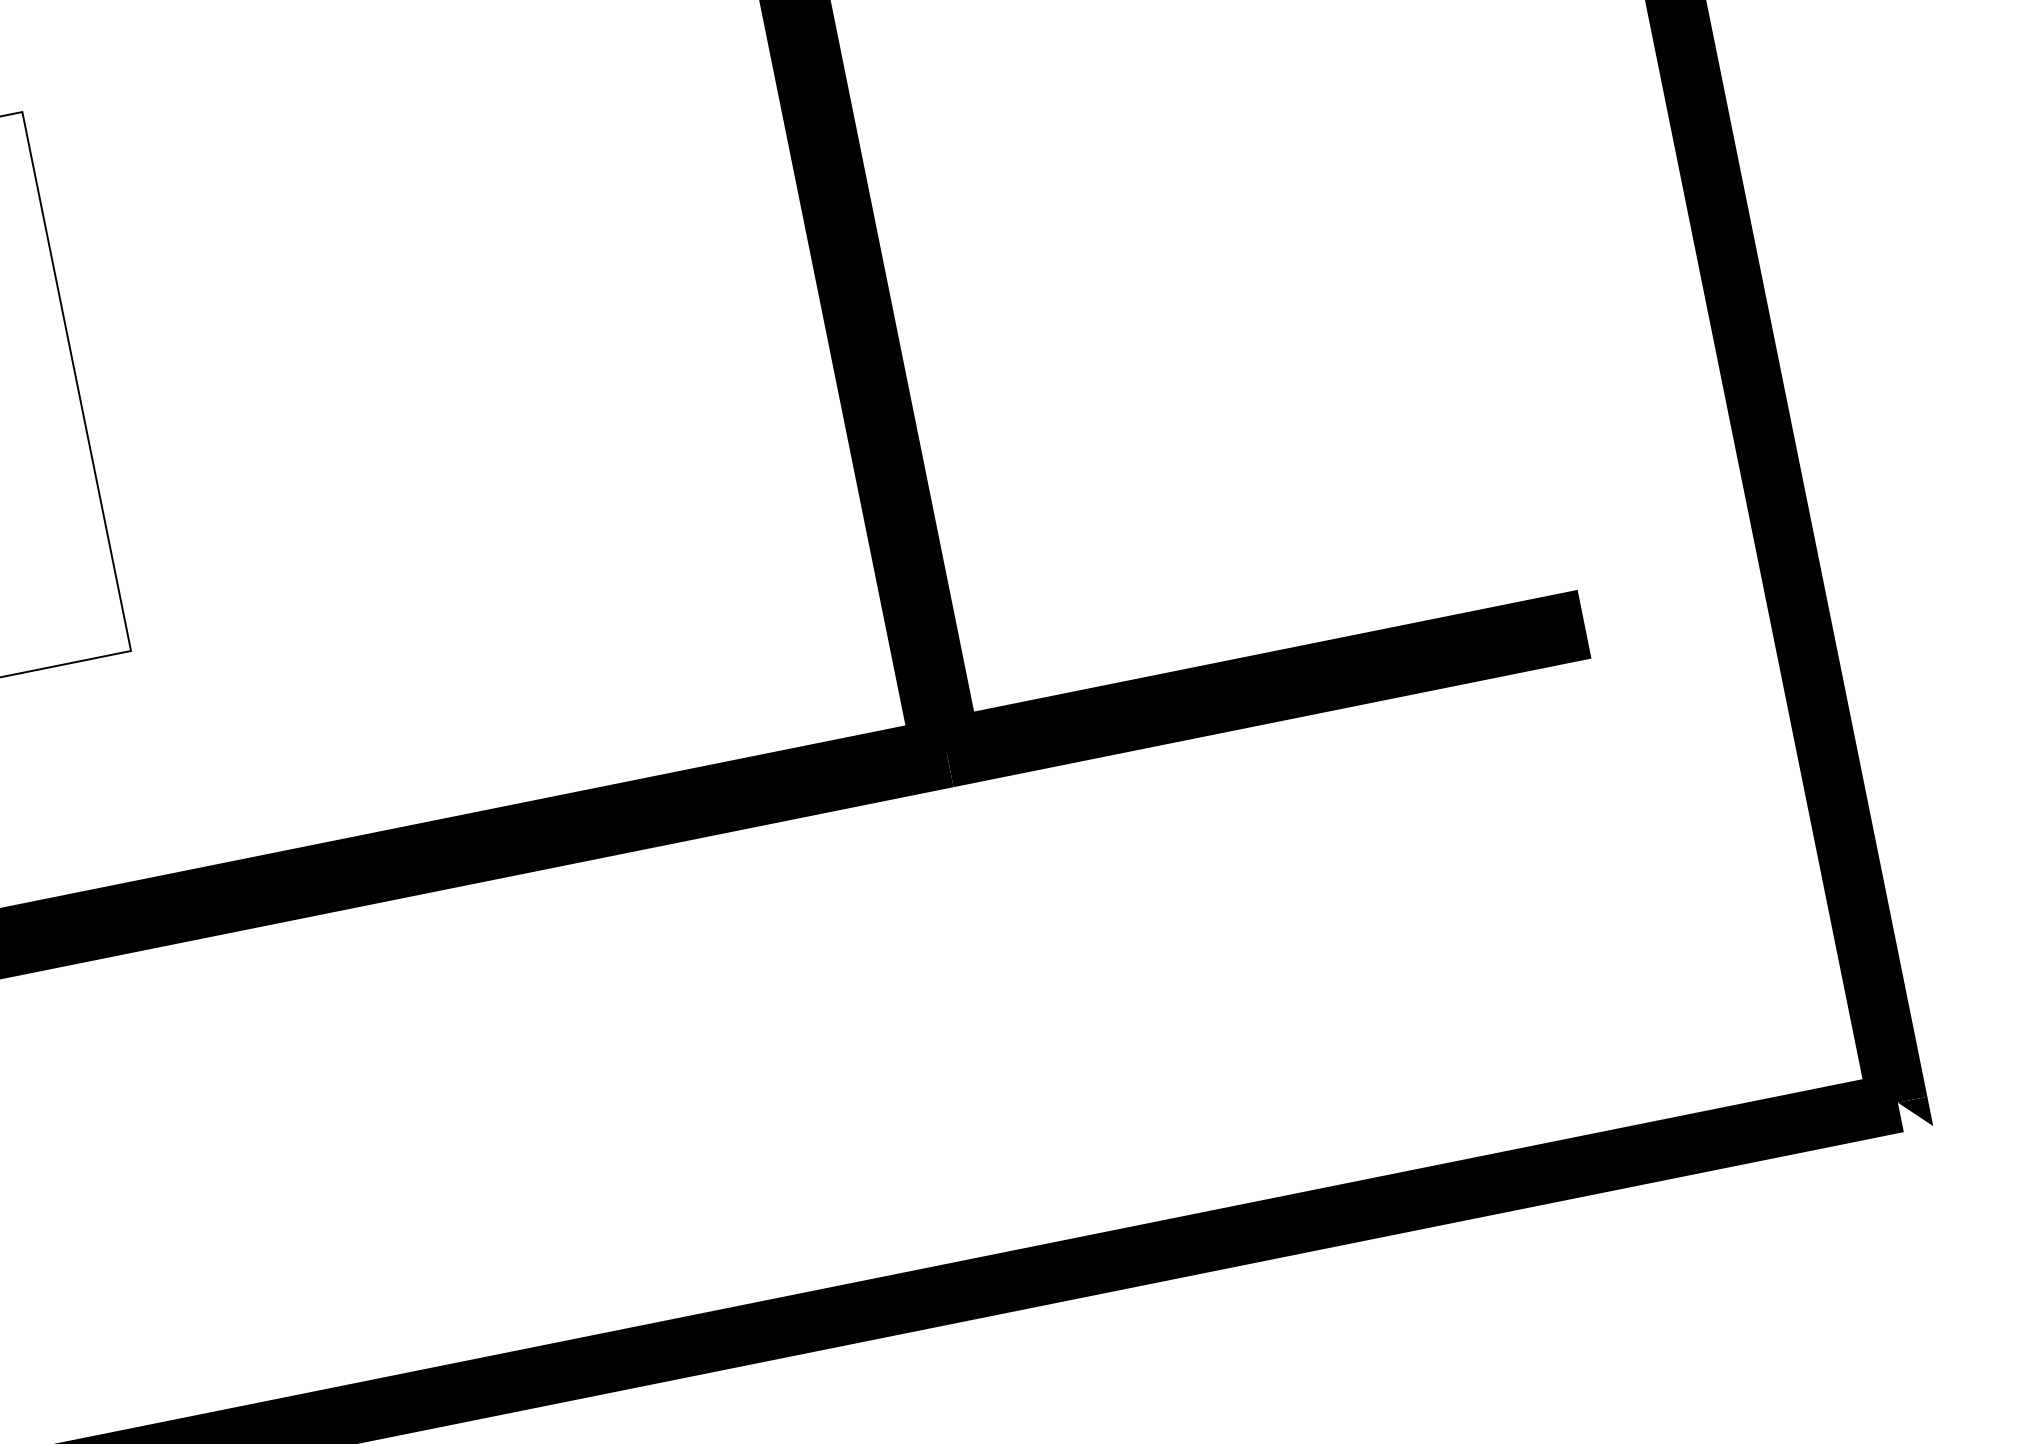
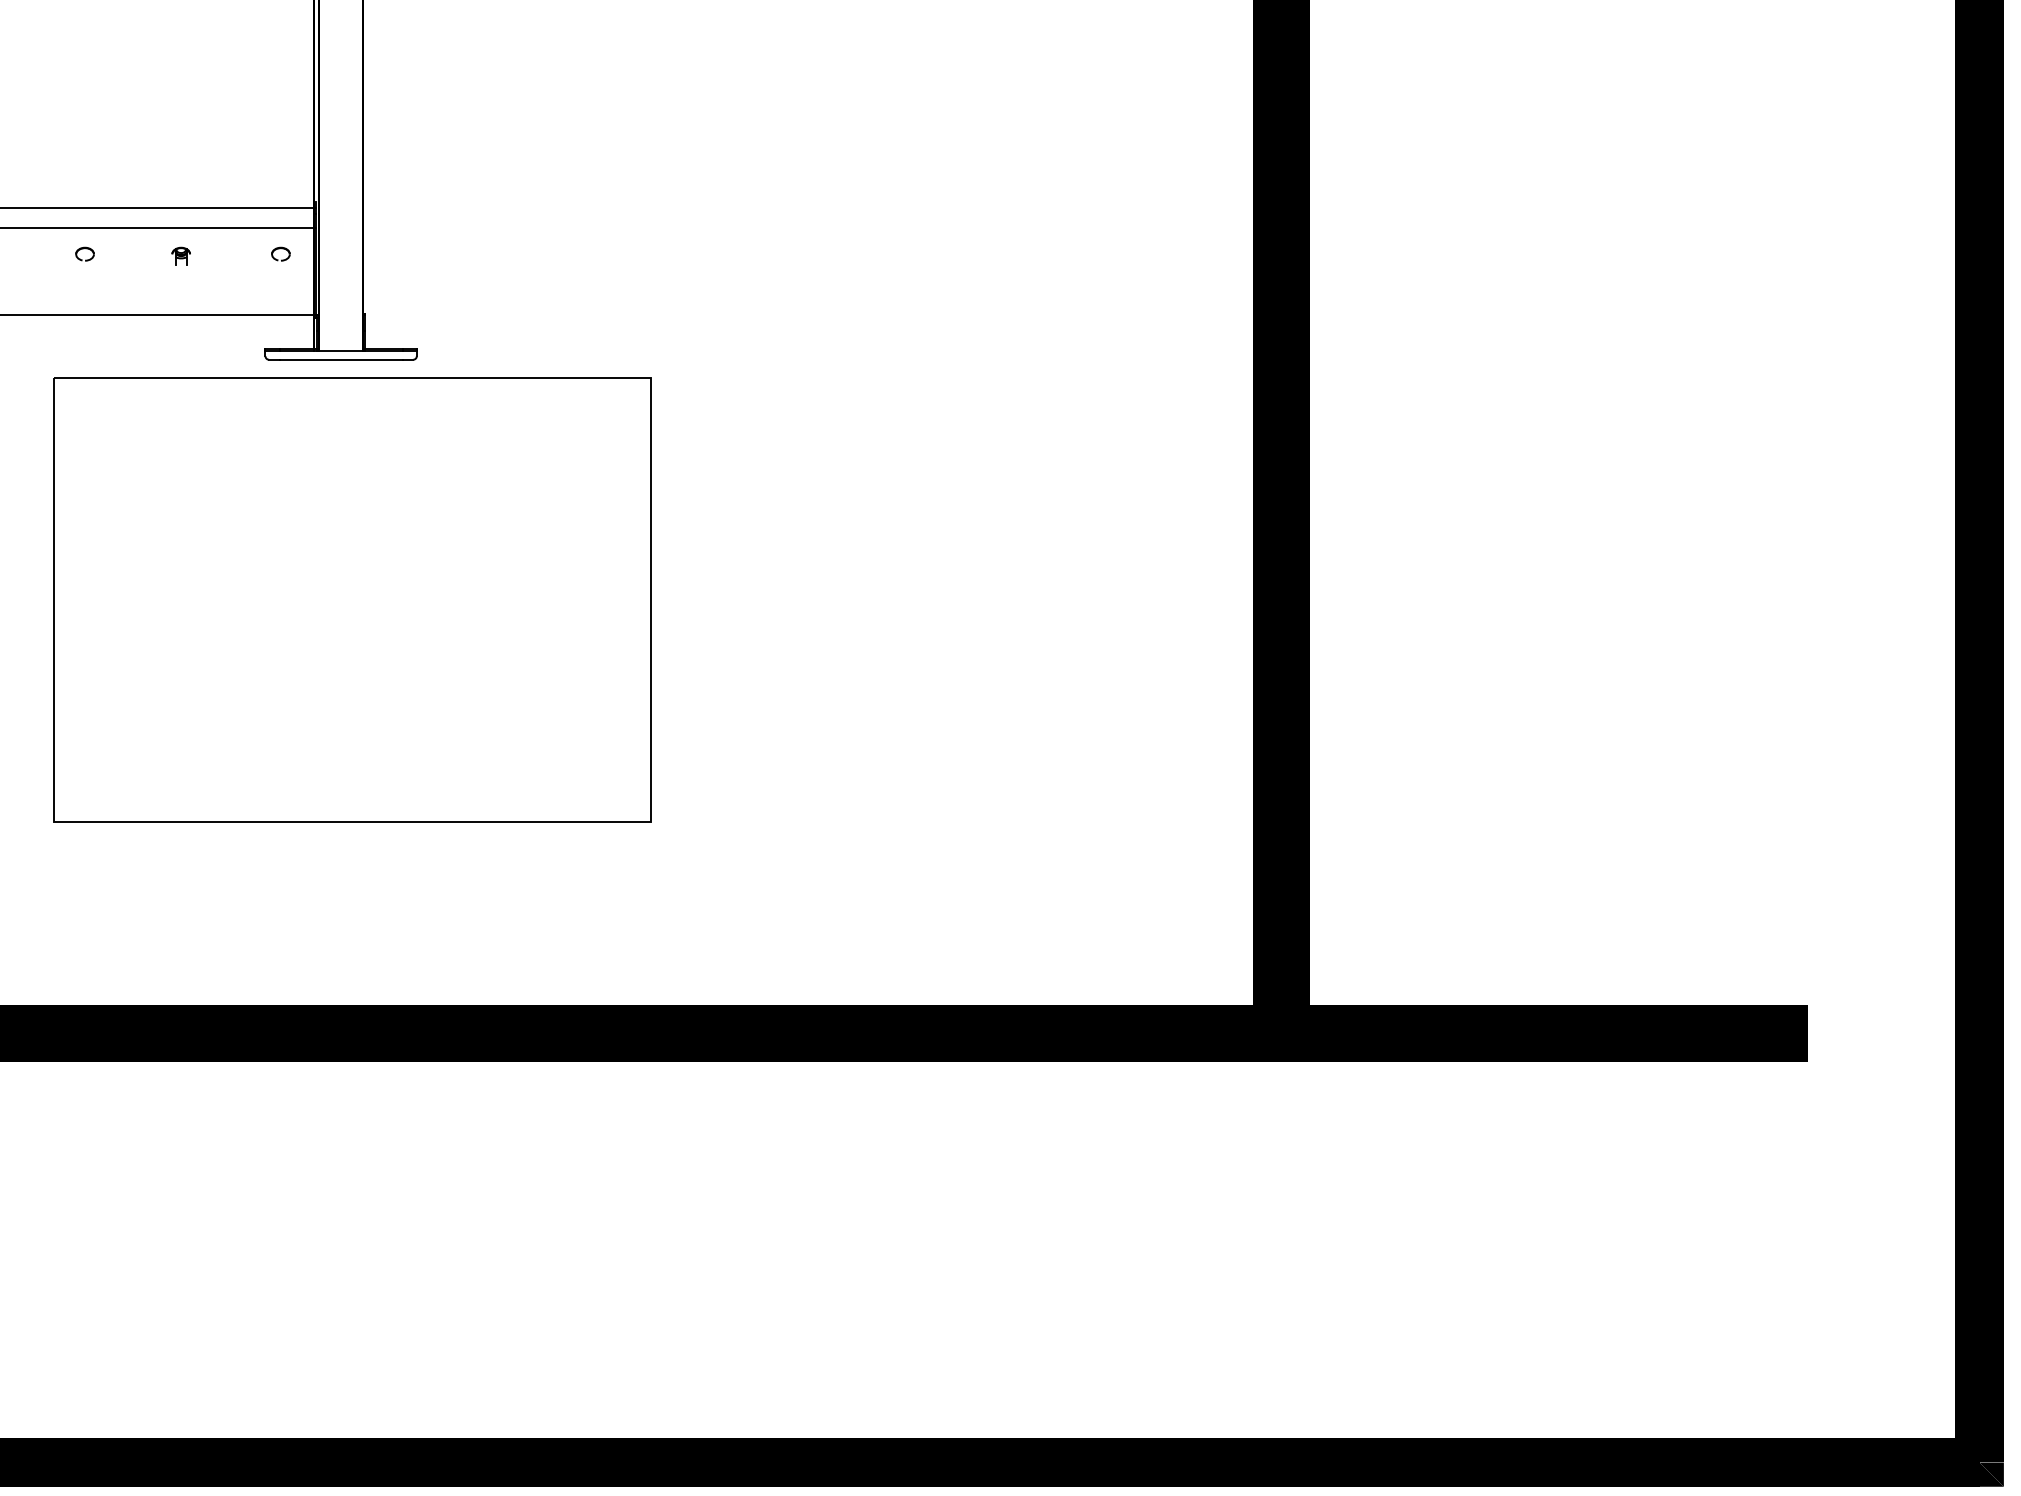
fill: (1915, 1114) -> (1991, 1474), added

